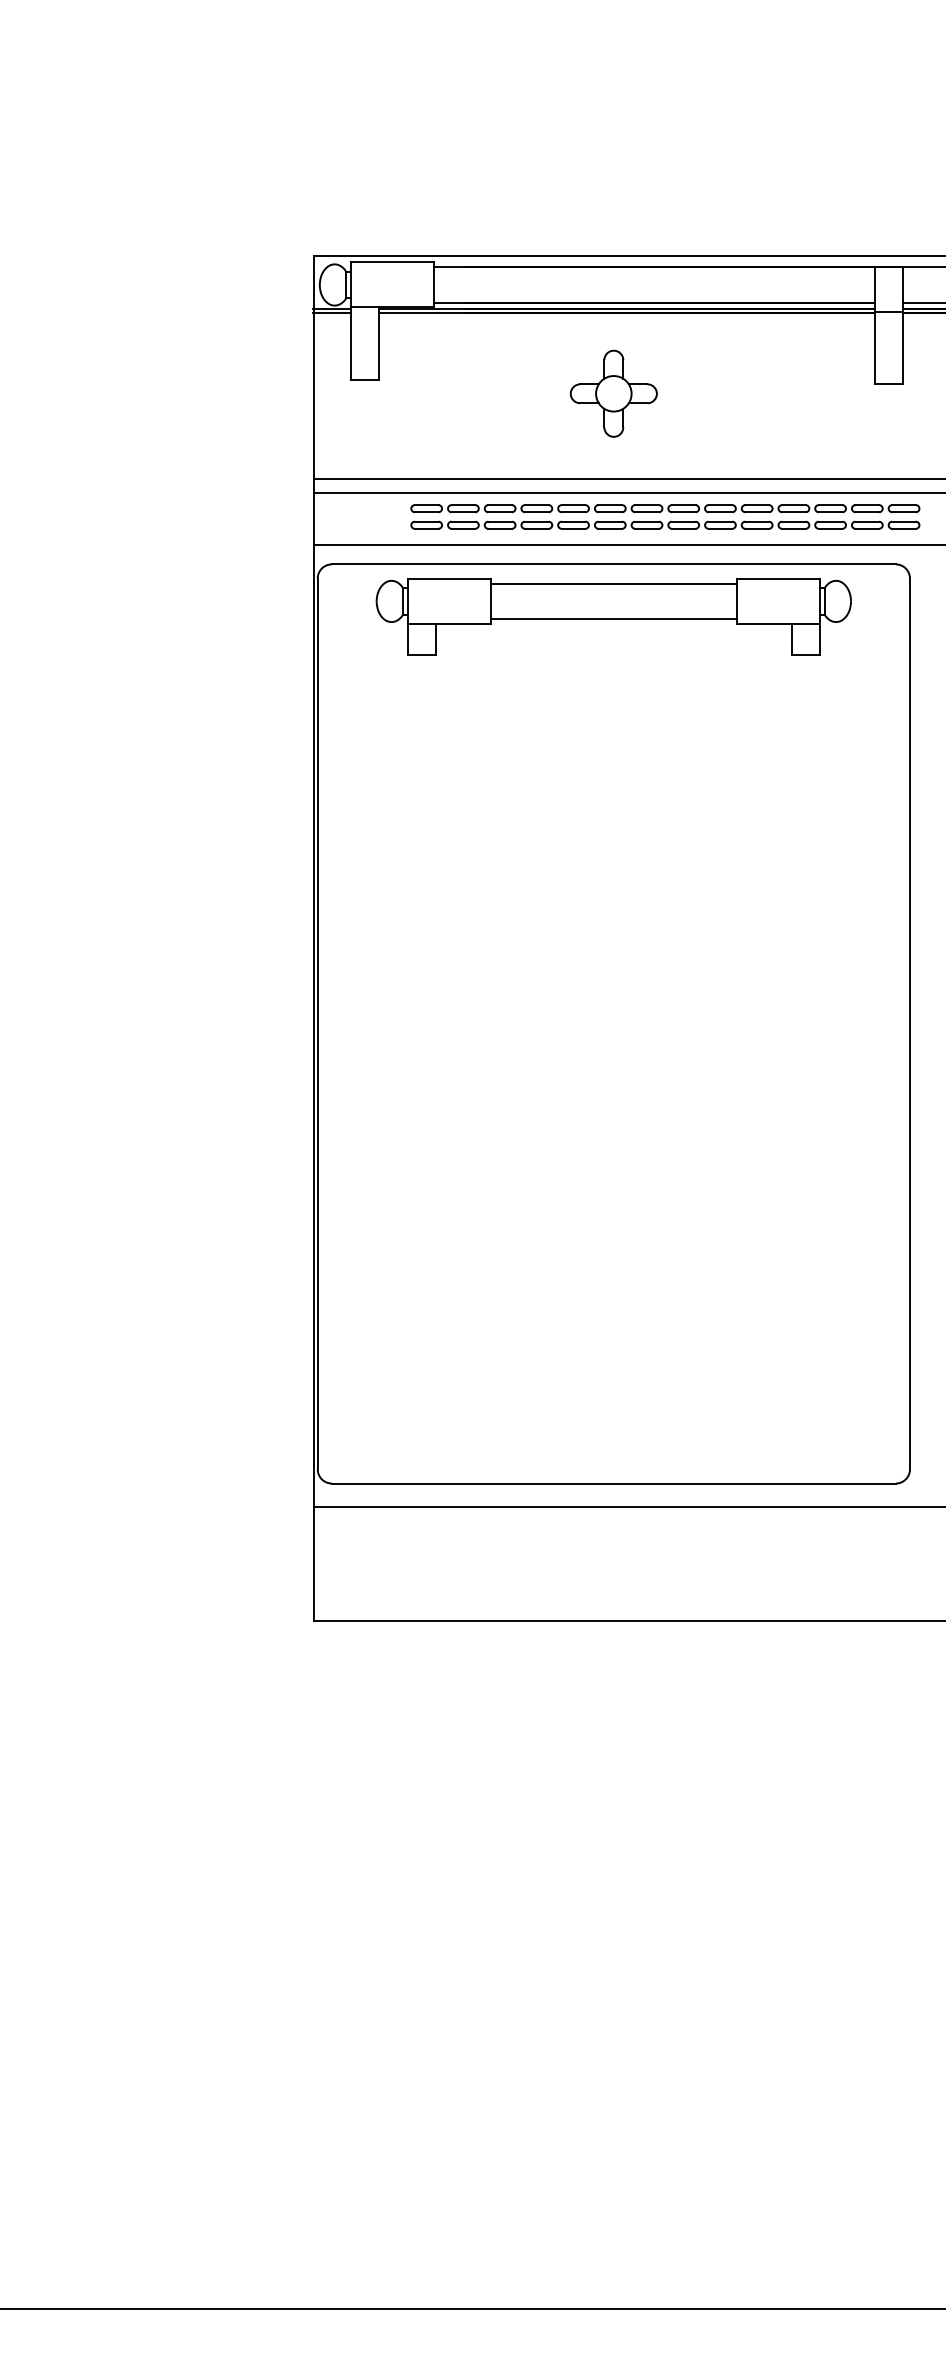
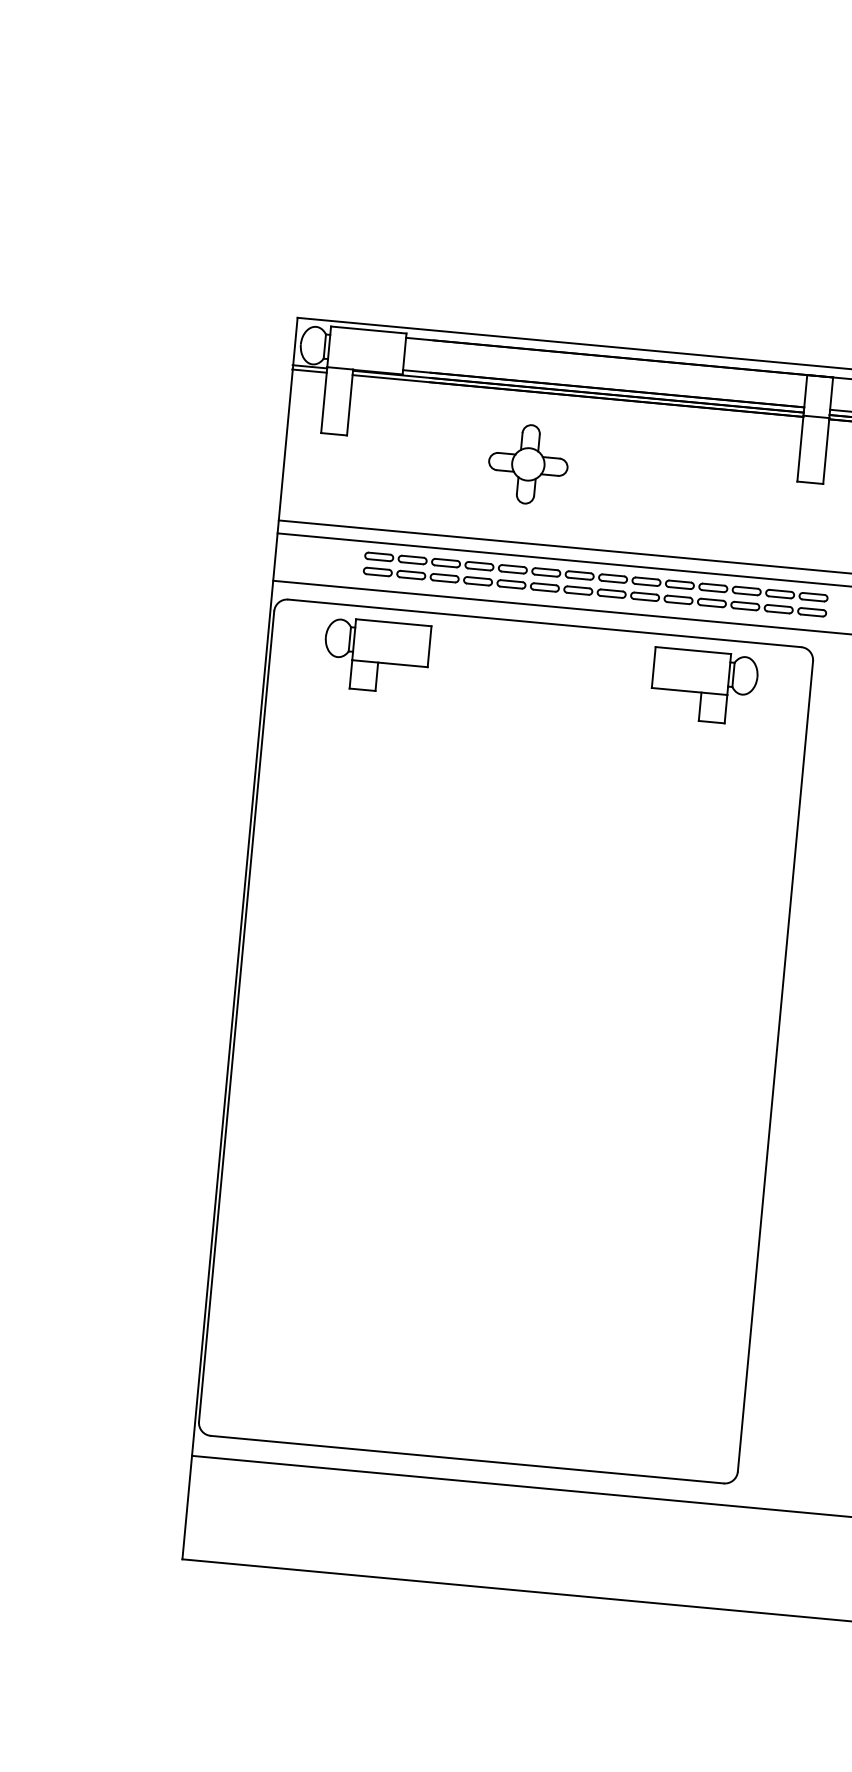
part: (613, 393) -> (528, 464), moved
line: (613, 583) -> (542, 640), removed
line: (613, 619) -> (539, 673), removed

